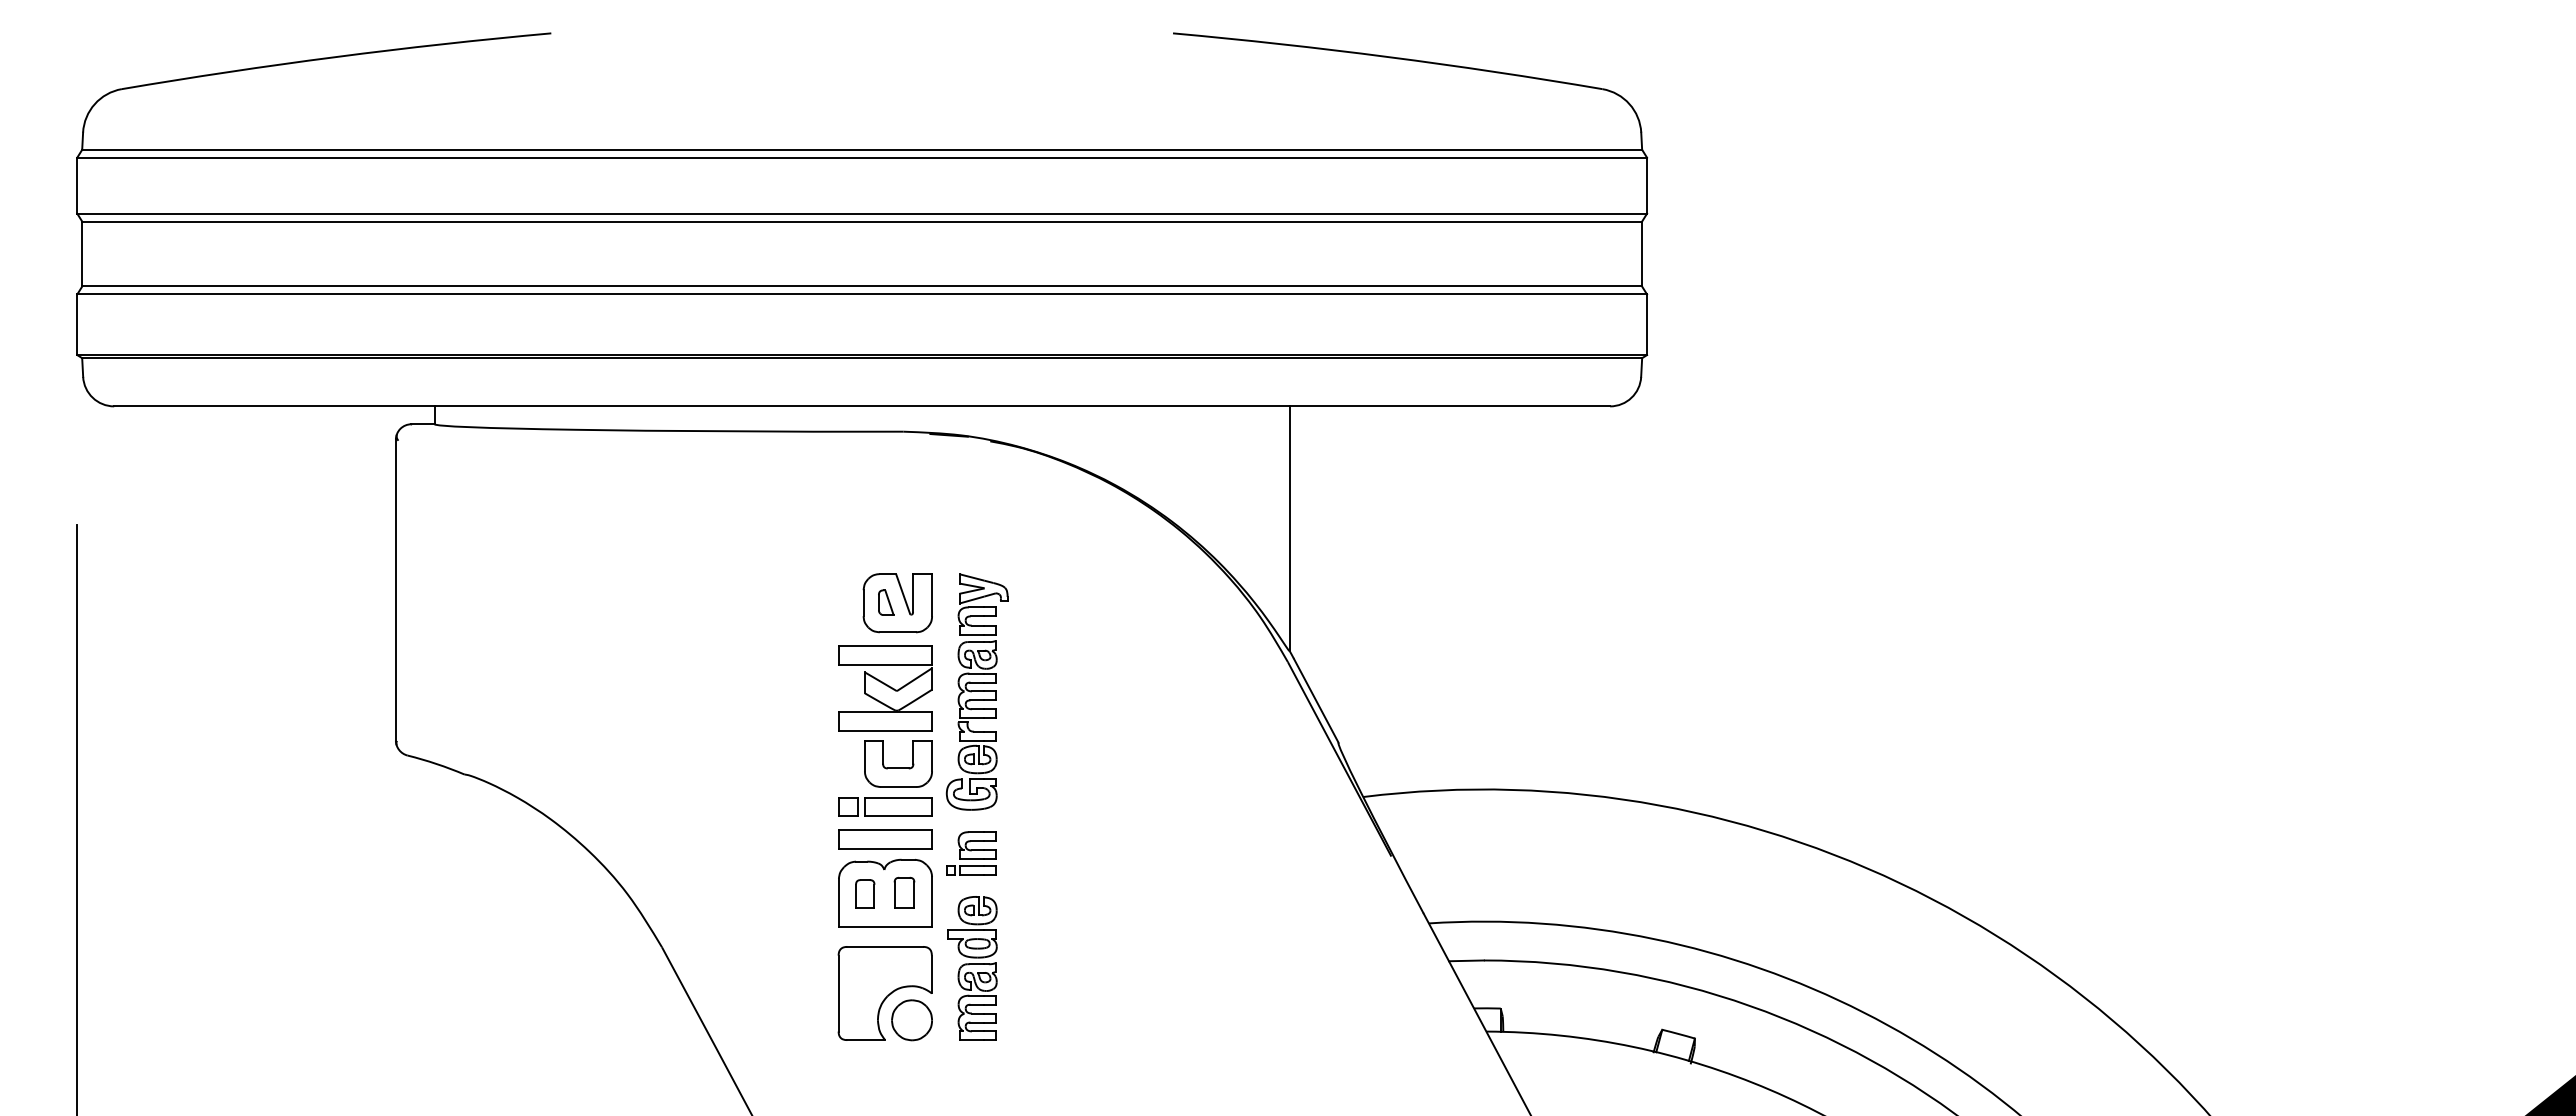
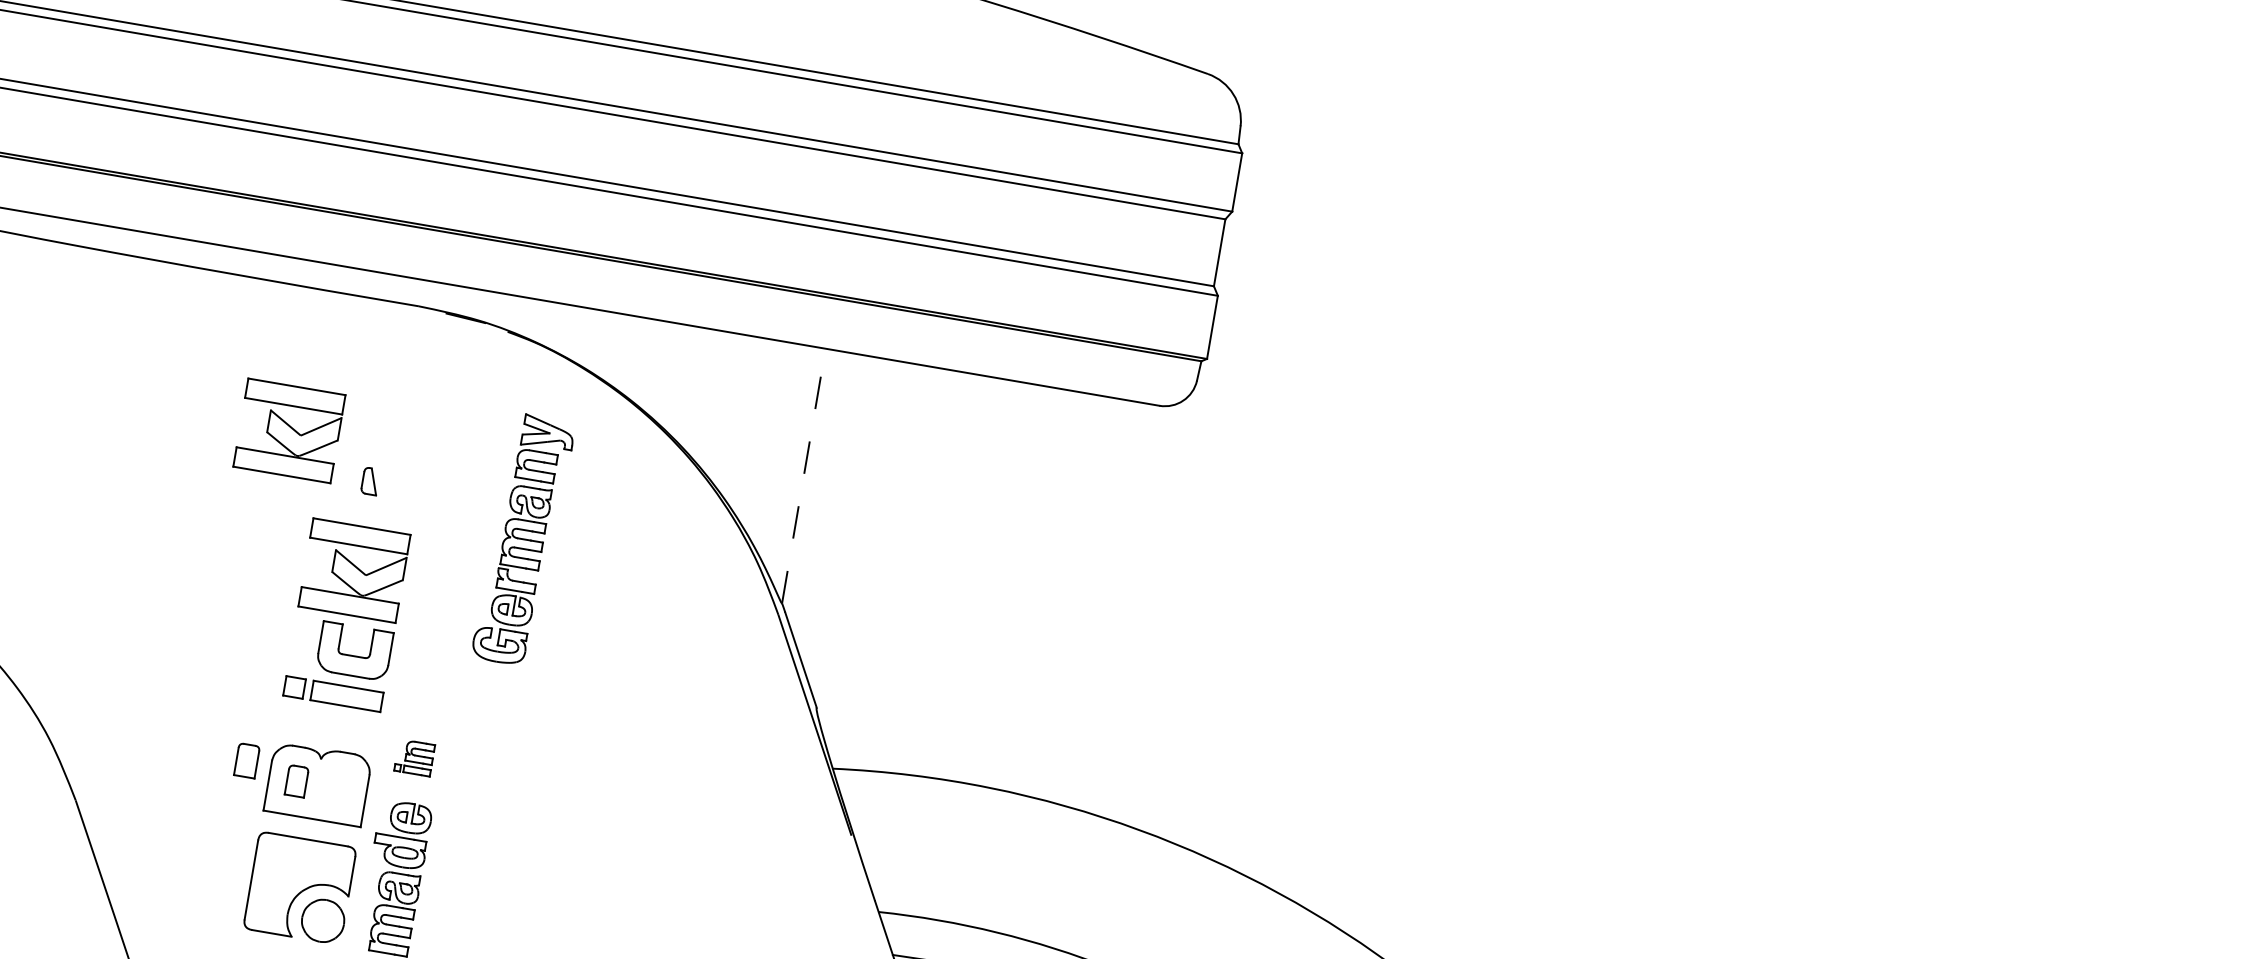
line: (1289, 528) -> (803, 475), solid -> dashed
part: (802, 568) -> (289, 430), added
part: (897, 603) -> (382, 484), removed
part: (976, 691) -> (522, 539), moved
part: (885, 839) -> (327, 727), removed
part: (971, 853) -> (414, 757), size x0.7
part: (904, 892) -> (247, 760), moved

